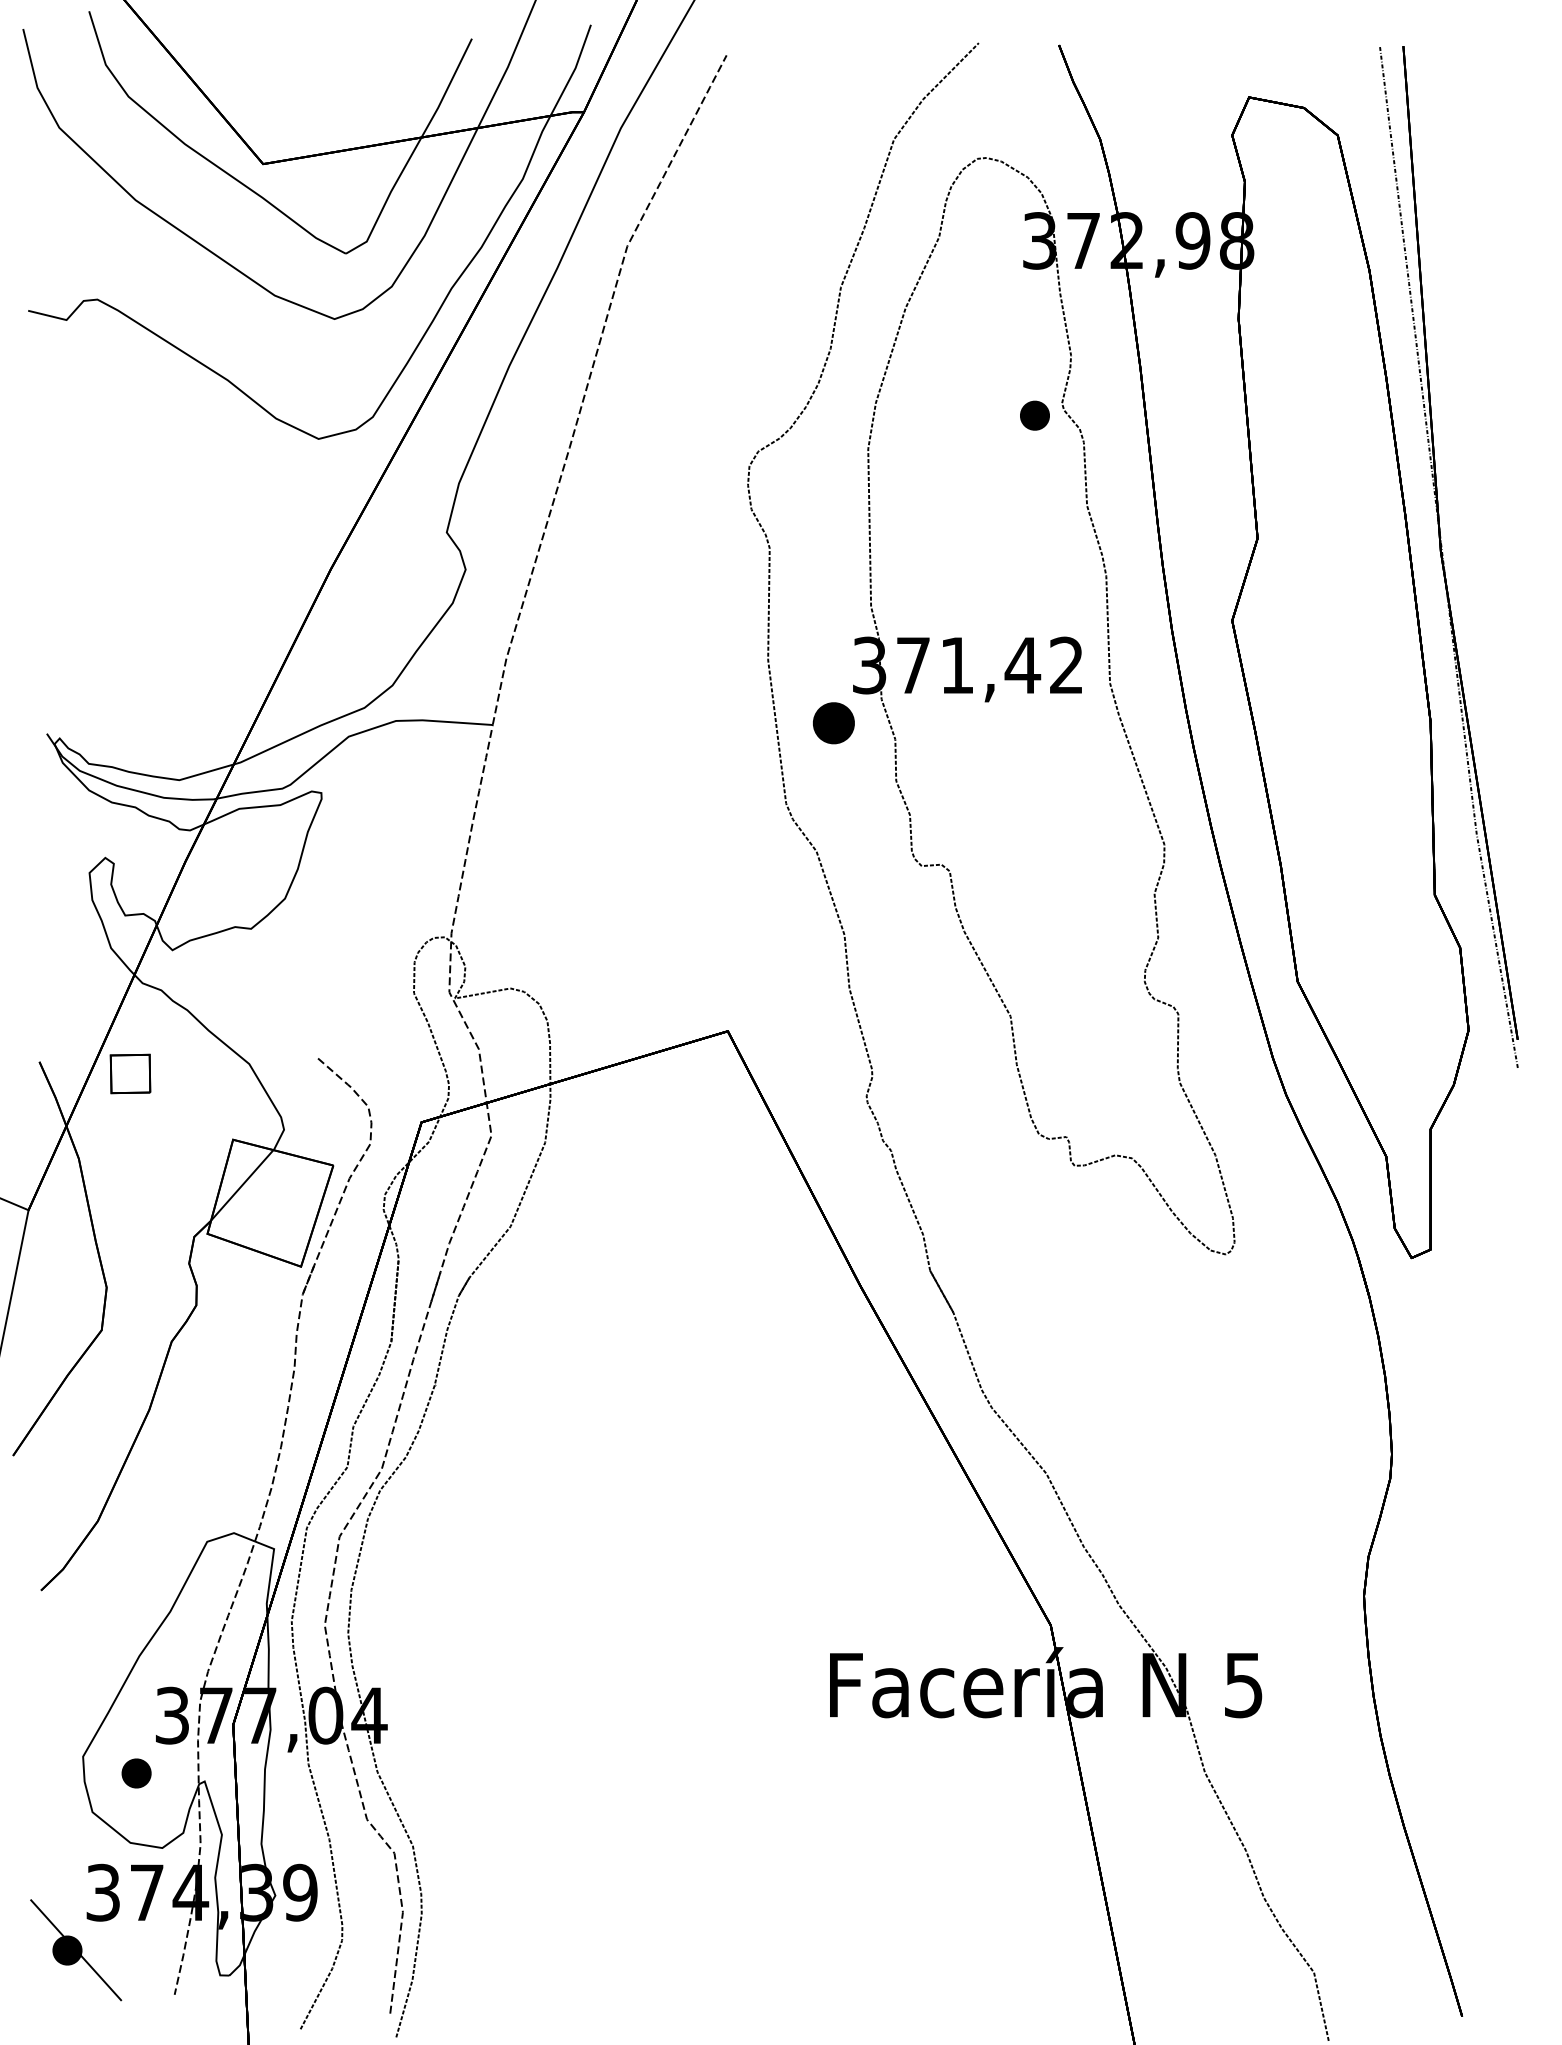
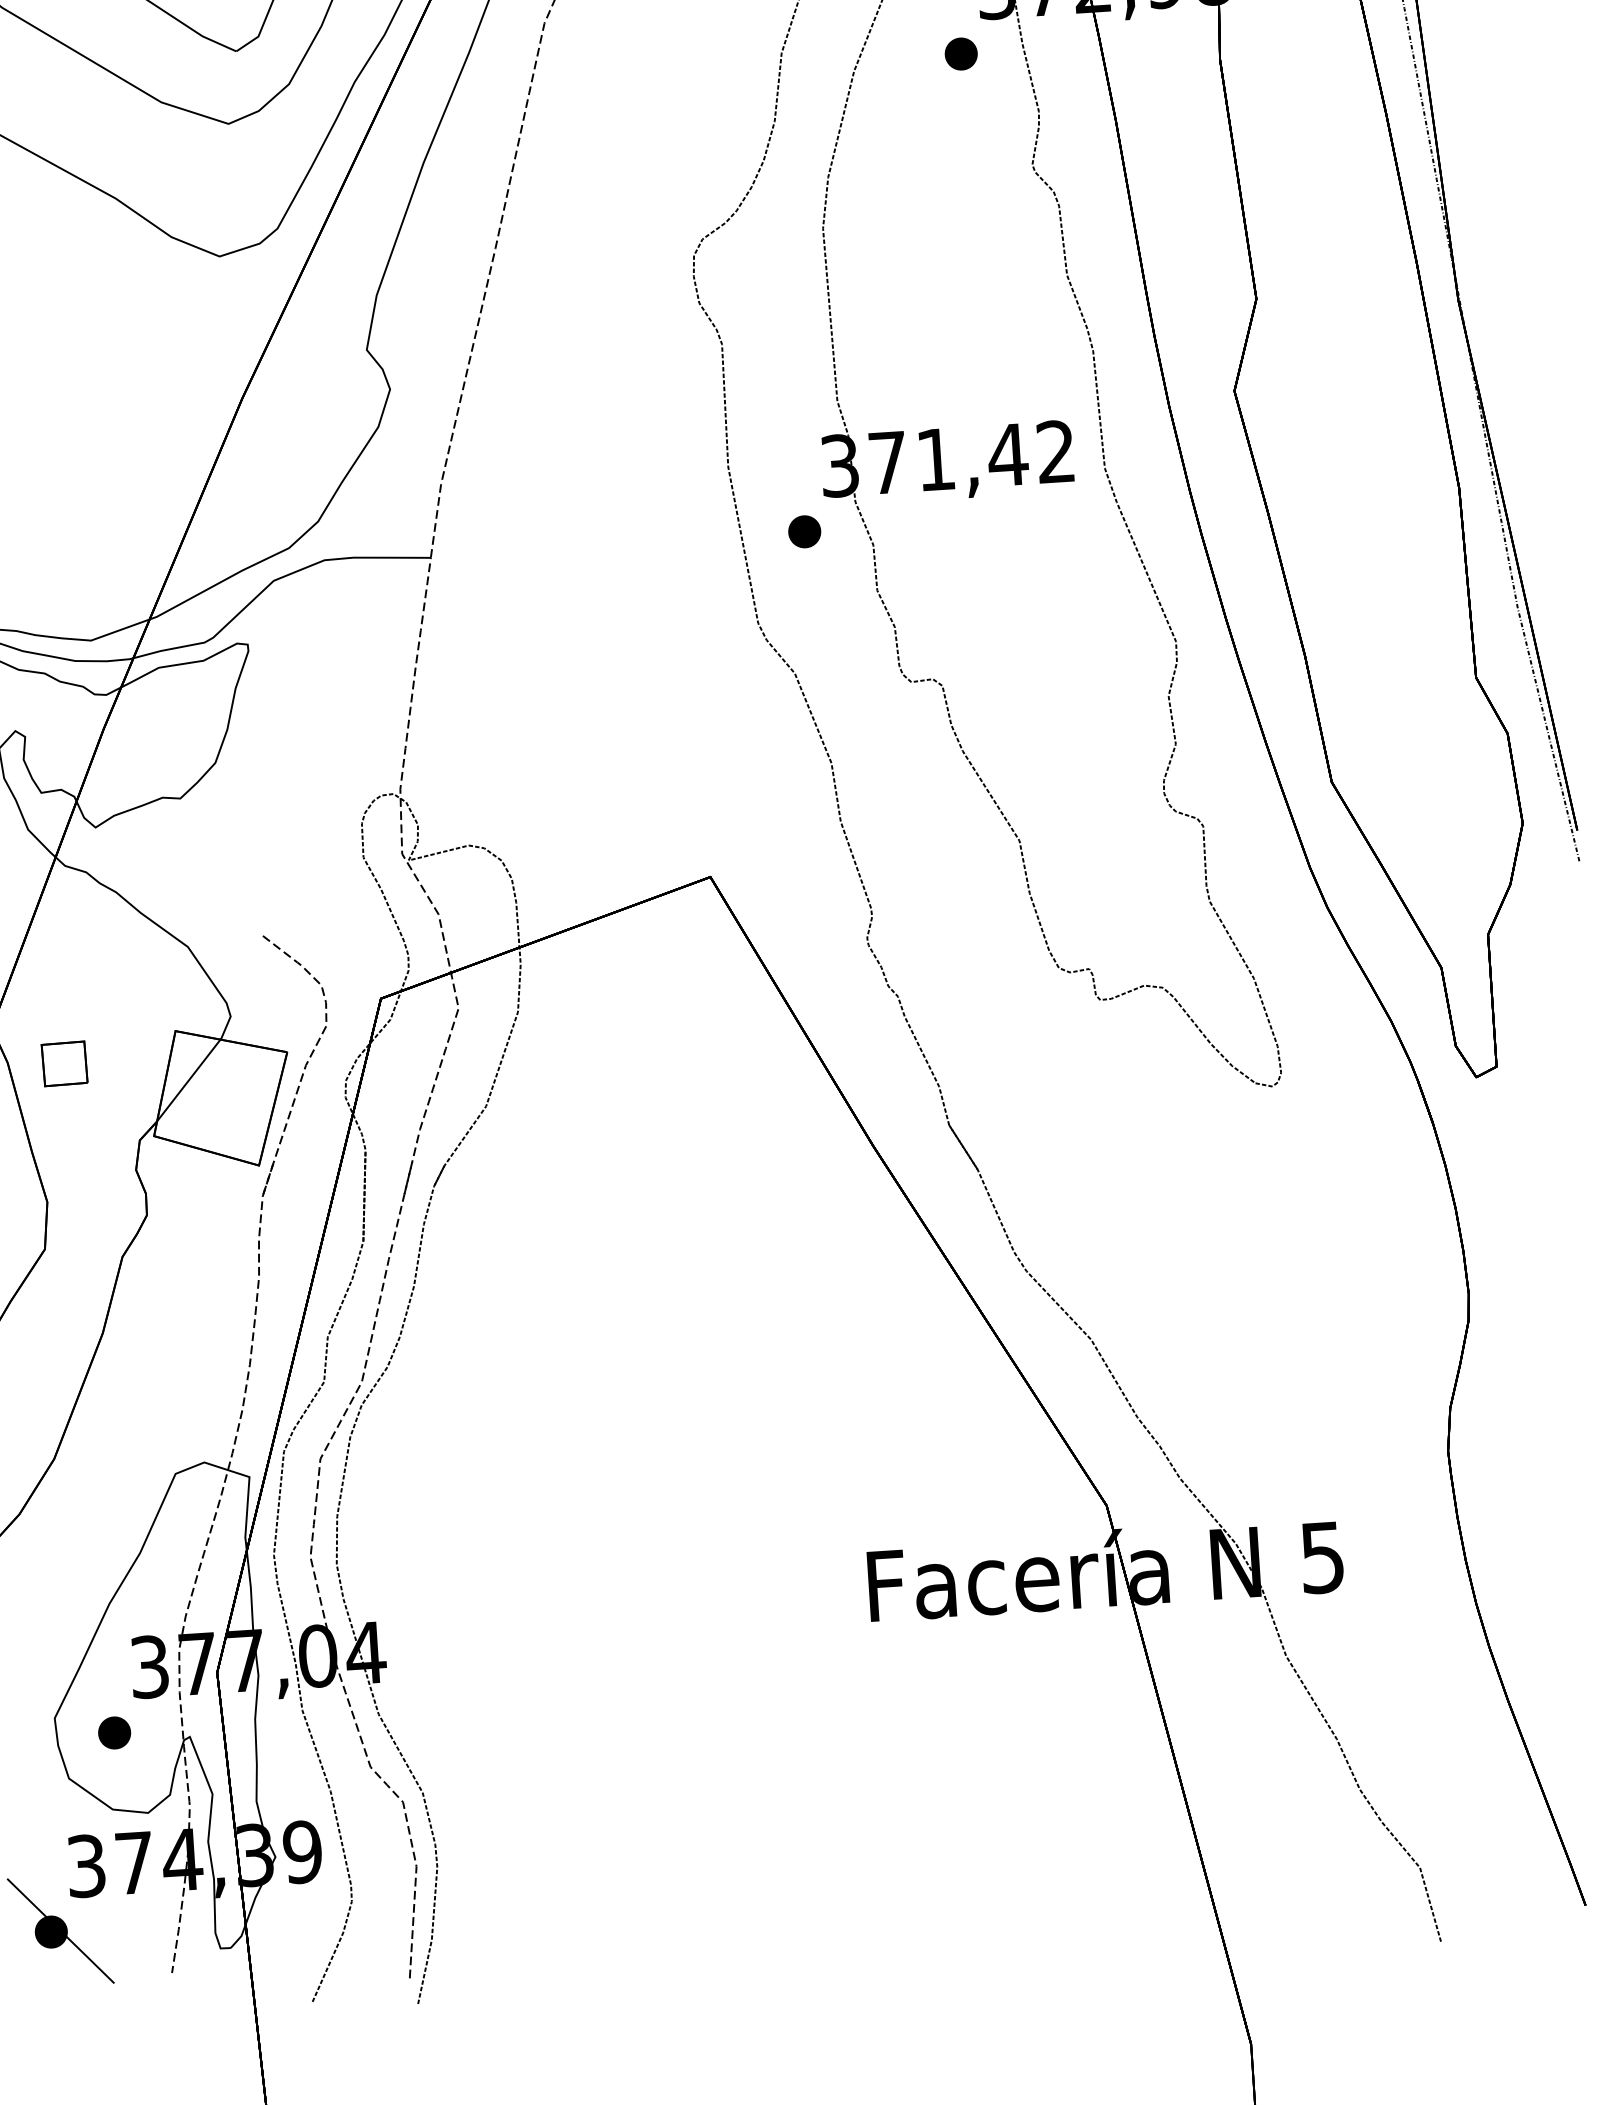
part: (1034, 415) -> (960, 53), moved
part: (833, 723) -> (804, 532), size x0.71
part: (130, 1073) -> (64, 1063), moved

